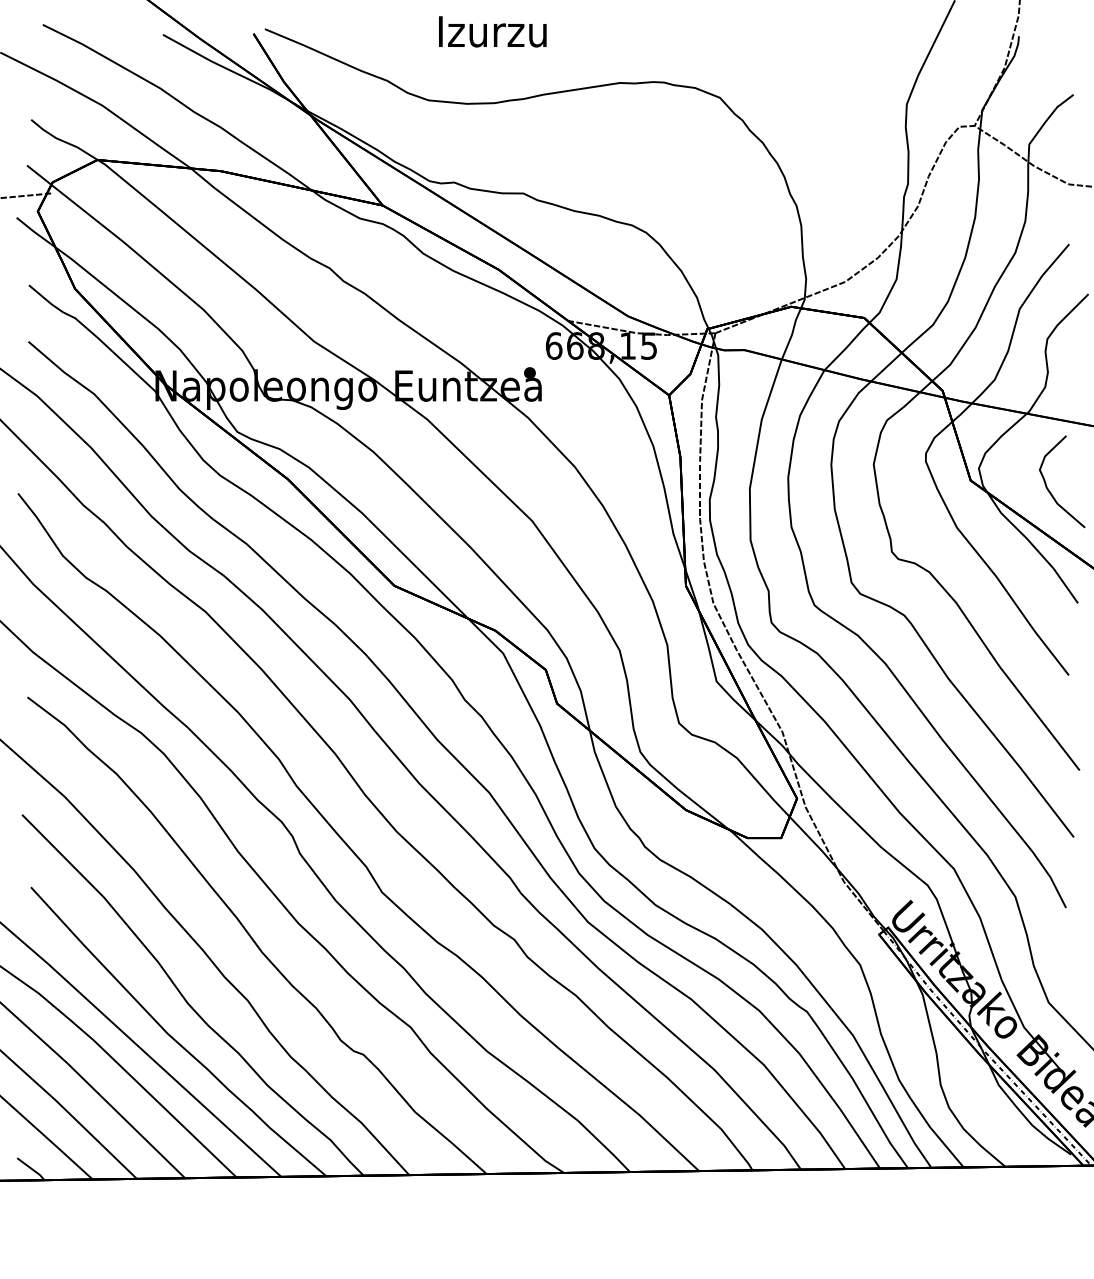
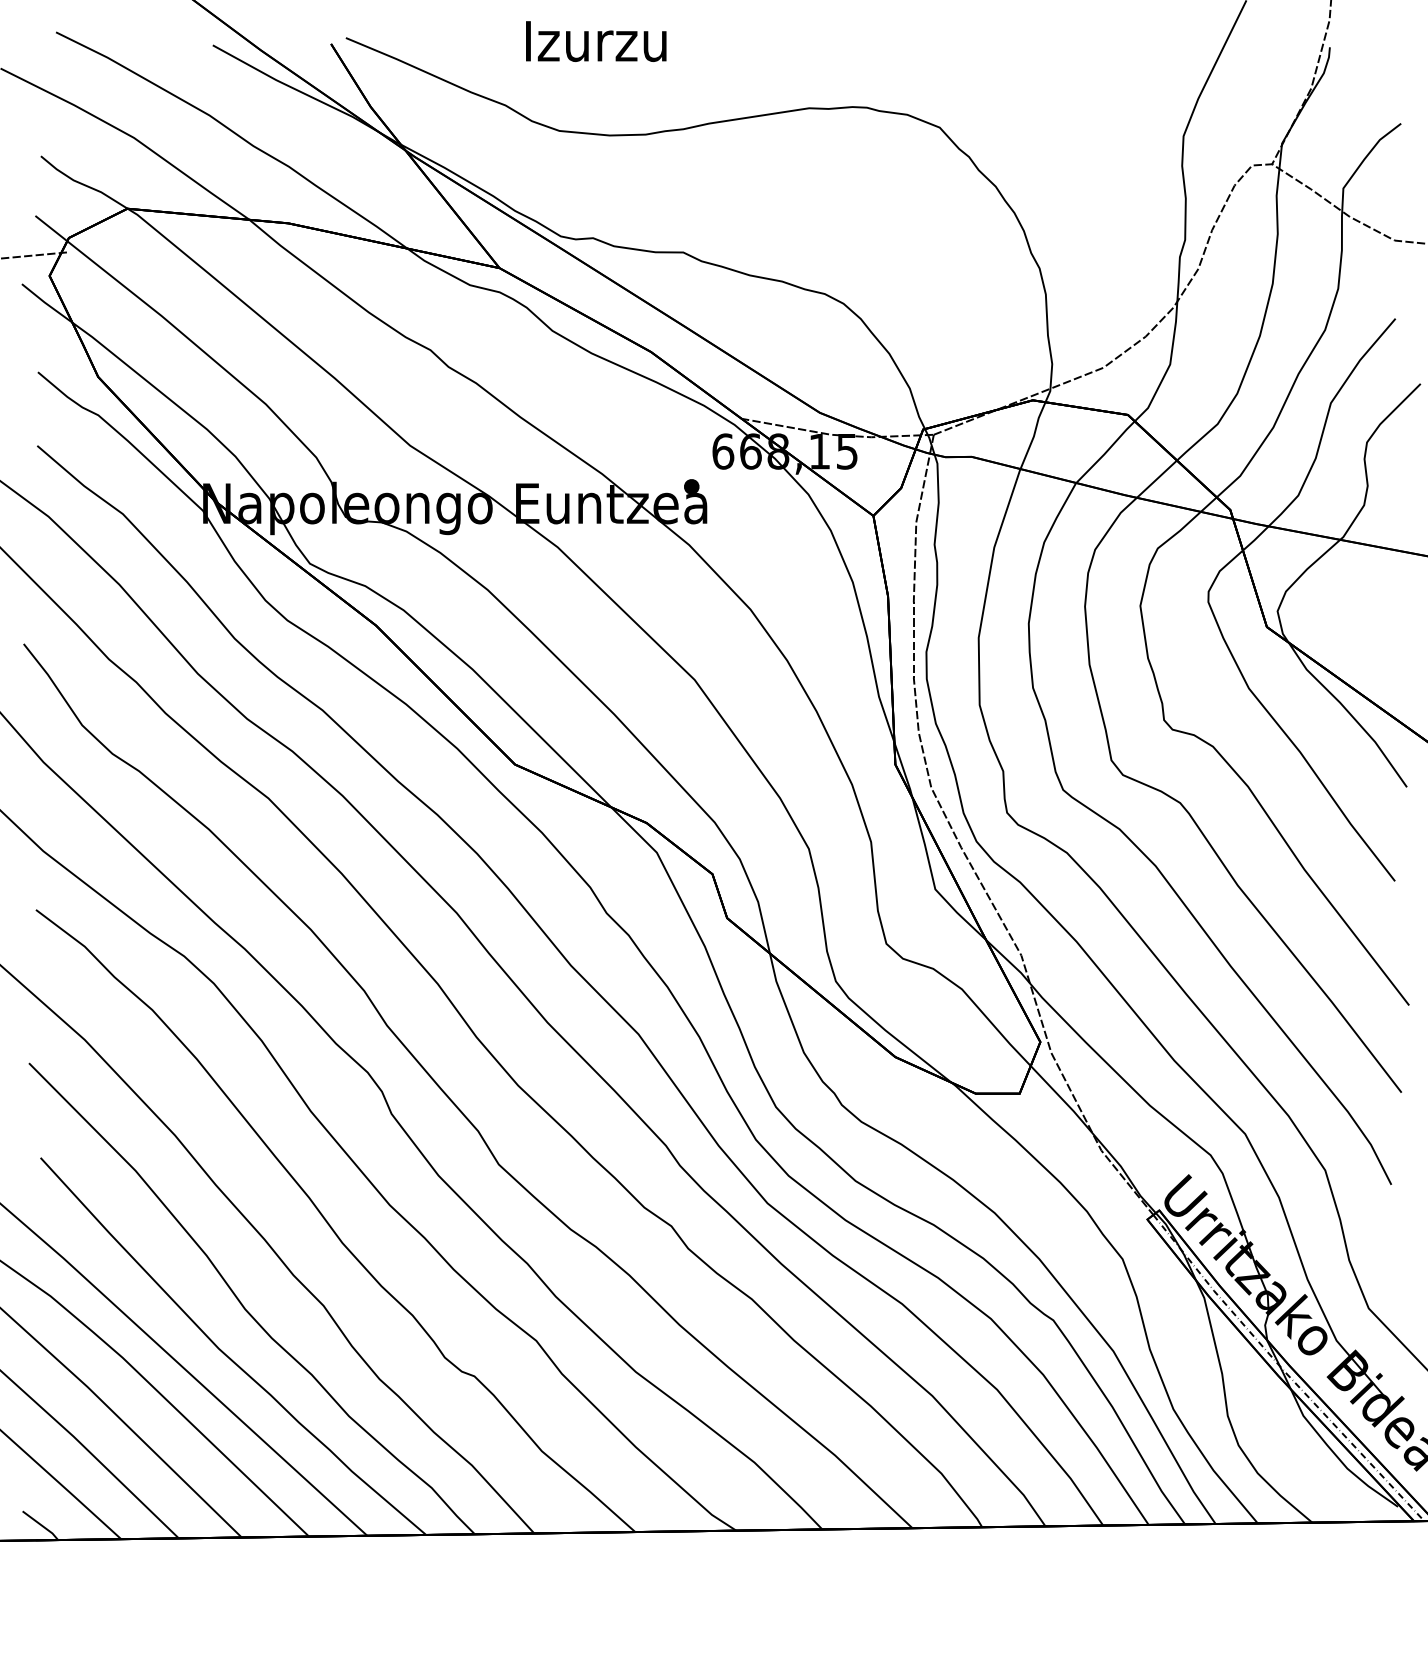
text: (492, 31) -> (596, 41), moved
curve: (1049, 490) -> (1369, 639), removed

